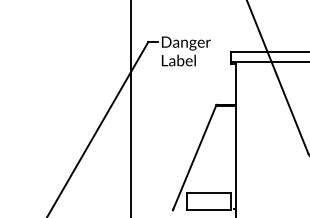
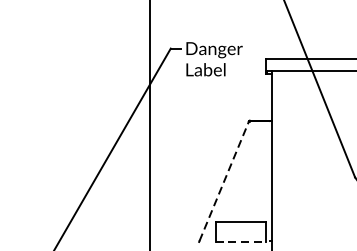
line: (194, 157) -> (223, 181), solid -> dashed
line: (209, 210) -> (241, 242), solid -> dashed

